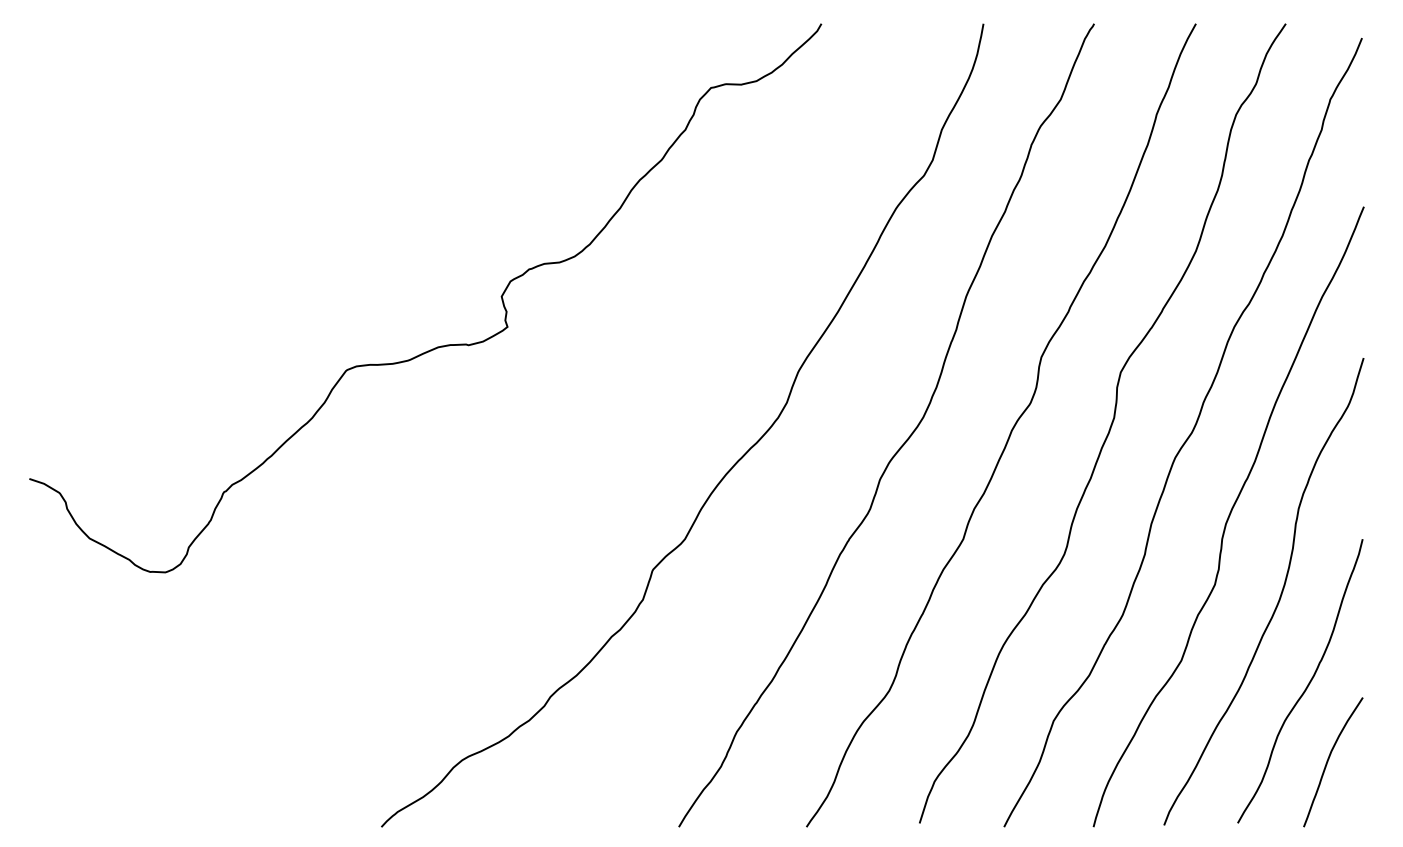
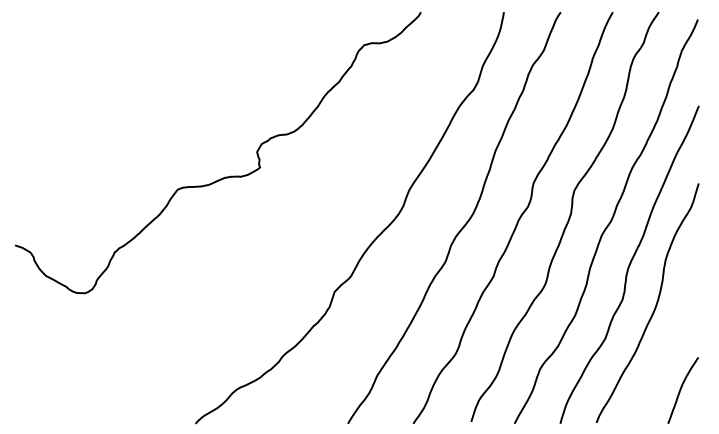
curve: (1306, 684) -> (669, 350), removed

